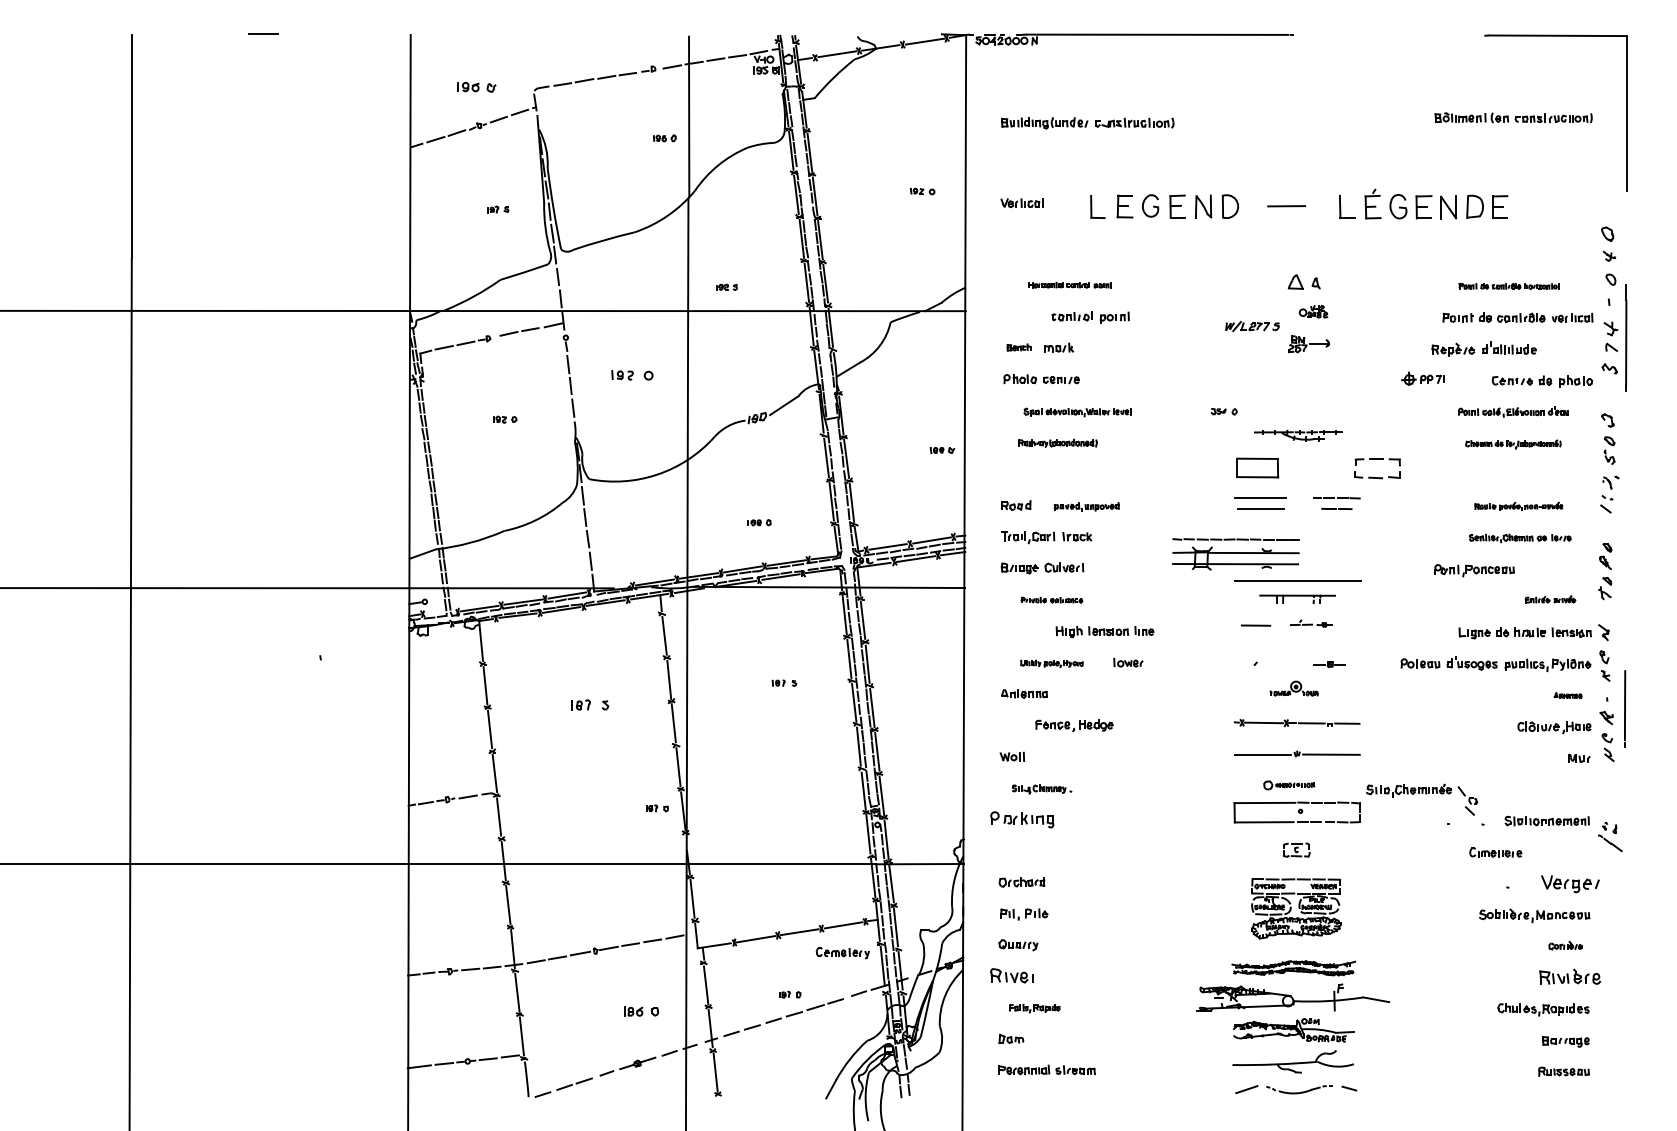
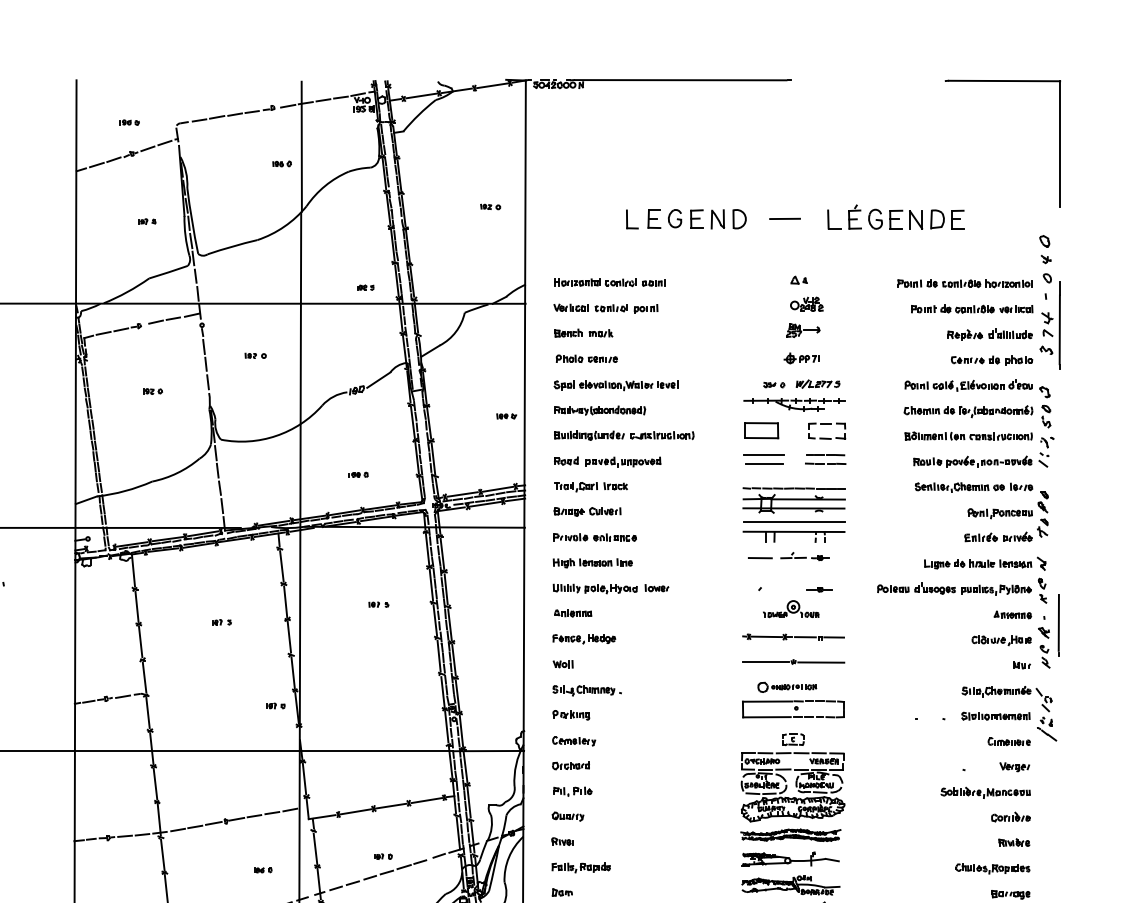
part: (476, 86) -> (129, 122), size x0.62
part: (1513, 117) -> (968, 435), moved
part: (1087, 123) -> (623, 435), moved
part: (1021, 202) -> (570, 307), moved
part: (1303, 281) -> (798, 279), size x0.62
part: (1069, 285) -> (609, 283), size x1.67
part: (726, 286) -> (365, 287), moved
part: (1508, 286) -> (964, 283), size x1.67
part: (1313, 311) -> (806, 304), size x1.43
part: (1252, 326) -> (818, 384), moved
part: (1018, 347) -> (568, 333), size x1.43
part: (1483, 348) -> (989, 333), moved
part: (631, 375) -> (255, 355), size x0.62
part: (1422, 378) -> (801, 358), moved
part: (1223, 411) -> (773, 384), moved
part: (1513, 411) -> (968, 384), size x1.43
part: (1077, 412) -> (615, 385), size x1.43
part: (1298, 435) -> (794, 404), size x1.43
part: (1057, 443) -> (599, 410), size x1.43
part: (1513, 444) -> (968, 411), size x1.67
part: (1377, 459) -> (827, 423), moved
part: (1086, 506) -> (623, 461), size x1.43
part: (1518, 506) -> (972, 461), size x1.67
part: (1336, 508) -> (825, 463), size x1.67
part: (1520, 538) -> (974, 487), size x1.43
part: (1235, 554) -> (793, 500), moved
part: (1474, 570) -> (1000, 513), moved
part: (1297, 599) -> (793, 537), size x1.67
part: (1550, 599) -> (998, 537), size x1.67
part: (1051, 600) -> (594, 537), size x1.67
part: (1311, 623) -> (805, 556), size x1.43
part: (1104, 632) -> (592, 563), moved
part: (1051, 663) -> (594, 588), size x1.67
part: (1293, 688) -> (790, 609), size x1.43
part: (1567, 695) -> (1012, 614), size x1.67
part: (590, 704) -> (221, 621), size x0.62
part: (1074, 725) -> (584, 638), moved
part: (1288, 785) -> (786, 687), size x1.43
part: (1041, 789) -> (586, 690), size x1.43
part: (1422, 799) -> (1007, 698), moved
part: (1022, 819) -> (571, 714), size x0.71
part: (1495, 852) -> (1009, 741), moved
part: (1570, 883) -> (1014, 766), size x0.62
part: (1296, 908) -> (793, 786), size x1.43
part: (1565, 945) -> (1010, 816), size x1.43
part: (842, 953) -> (573, 741), moved
part: (1011, 976) -> (562, 841), size x0.62
part: (1569, 977) -> (1013, 842), size x0.62
part: (1292, 997) -> (789, 858), size x0.62
part: (1034, 1008) -> (581, 867), size x1.43
part: (641, 1011) -> (263, 870), size x0.62

